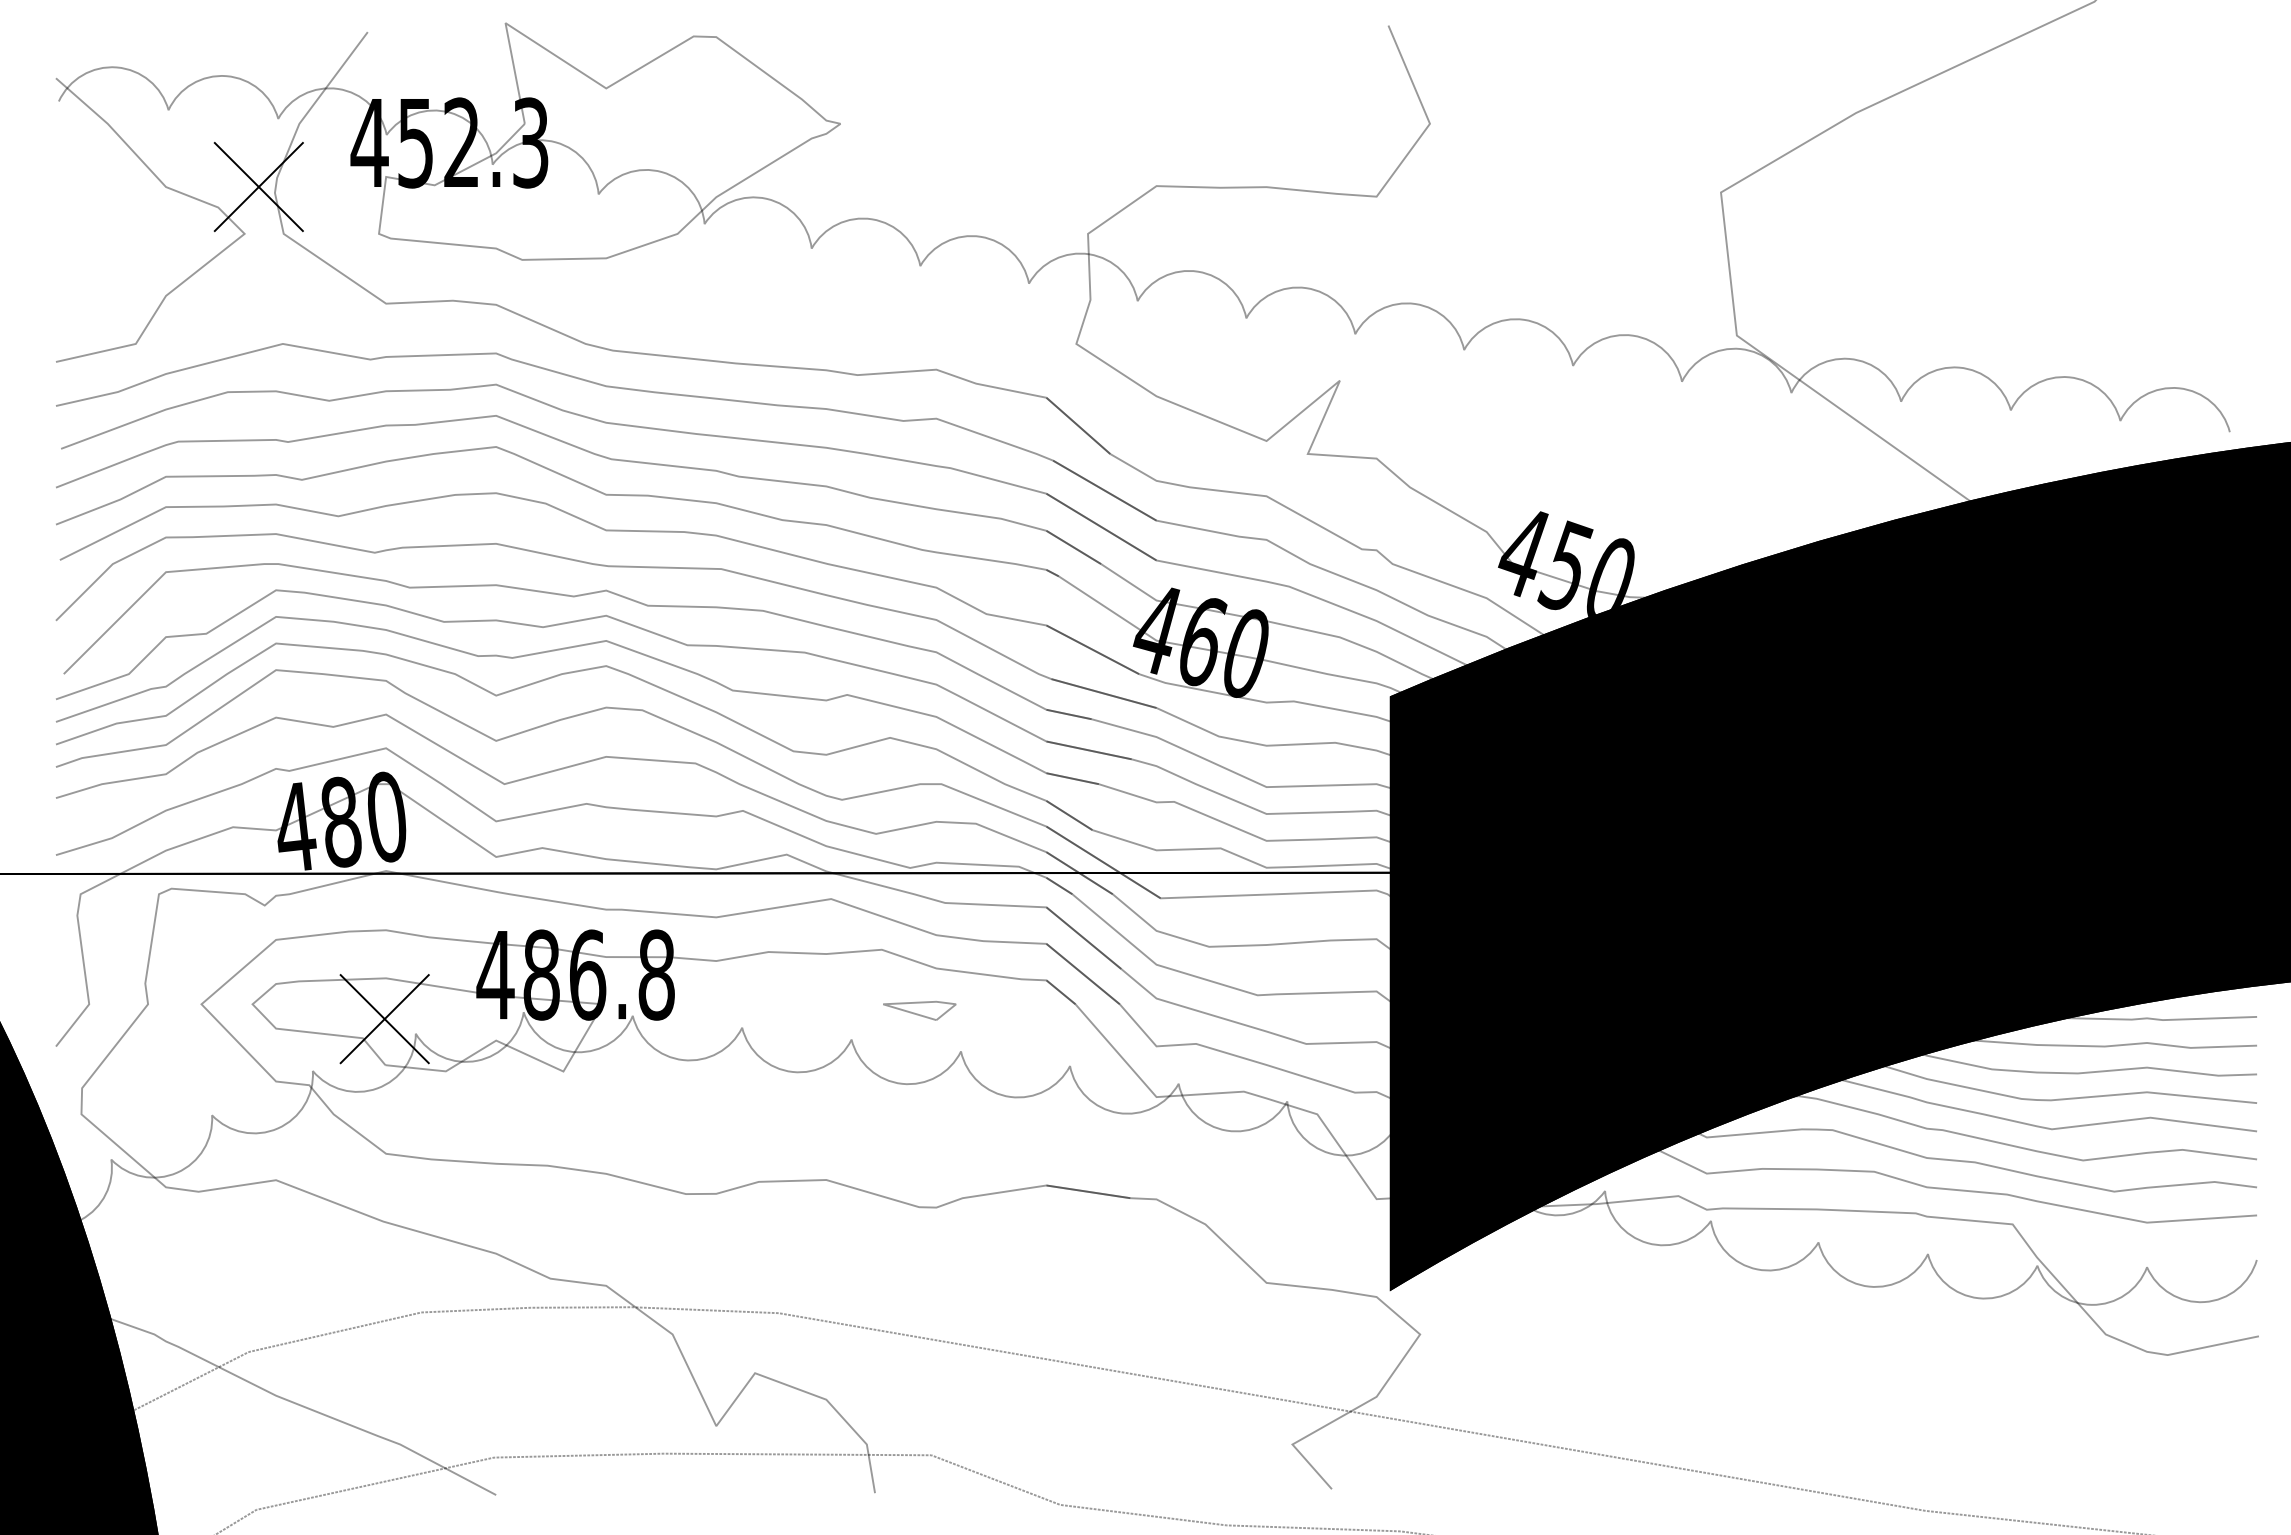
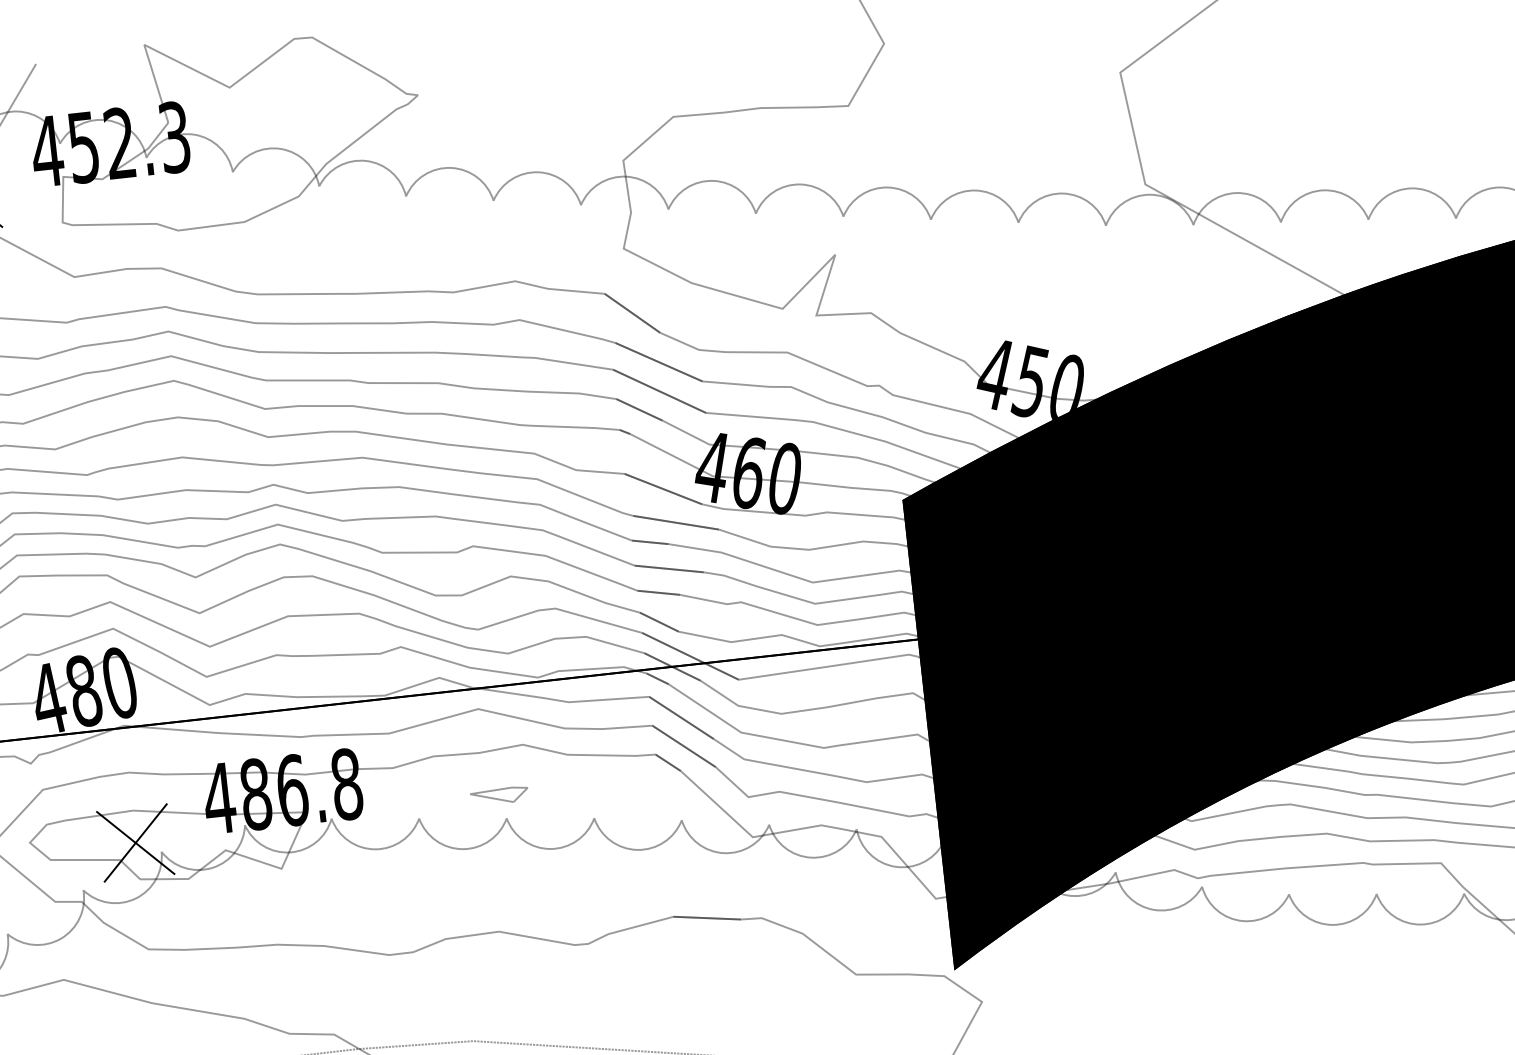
part: (919, 1010) -> (499, 795), moved

